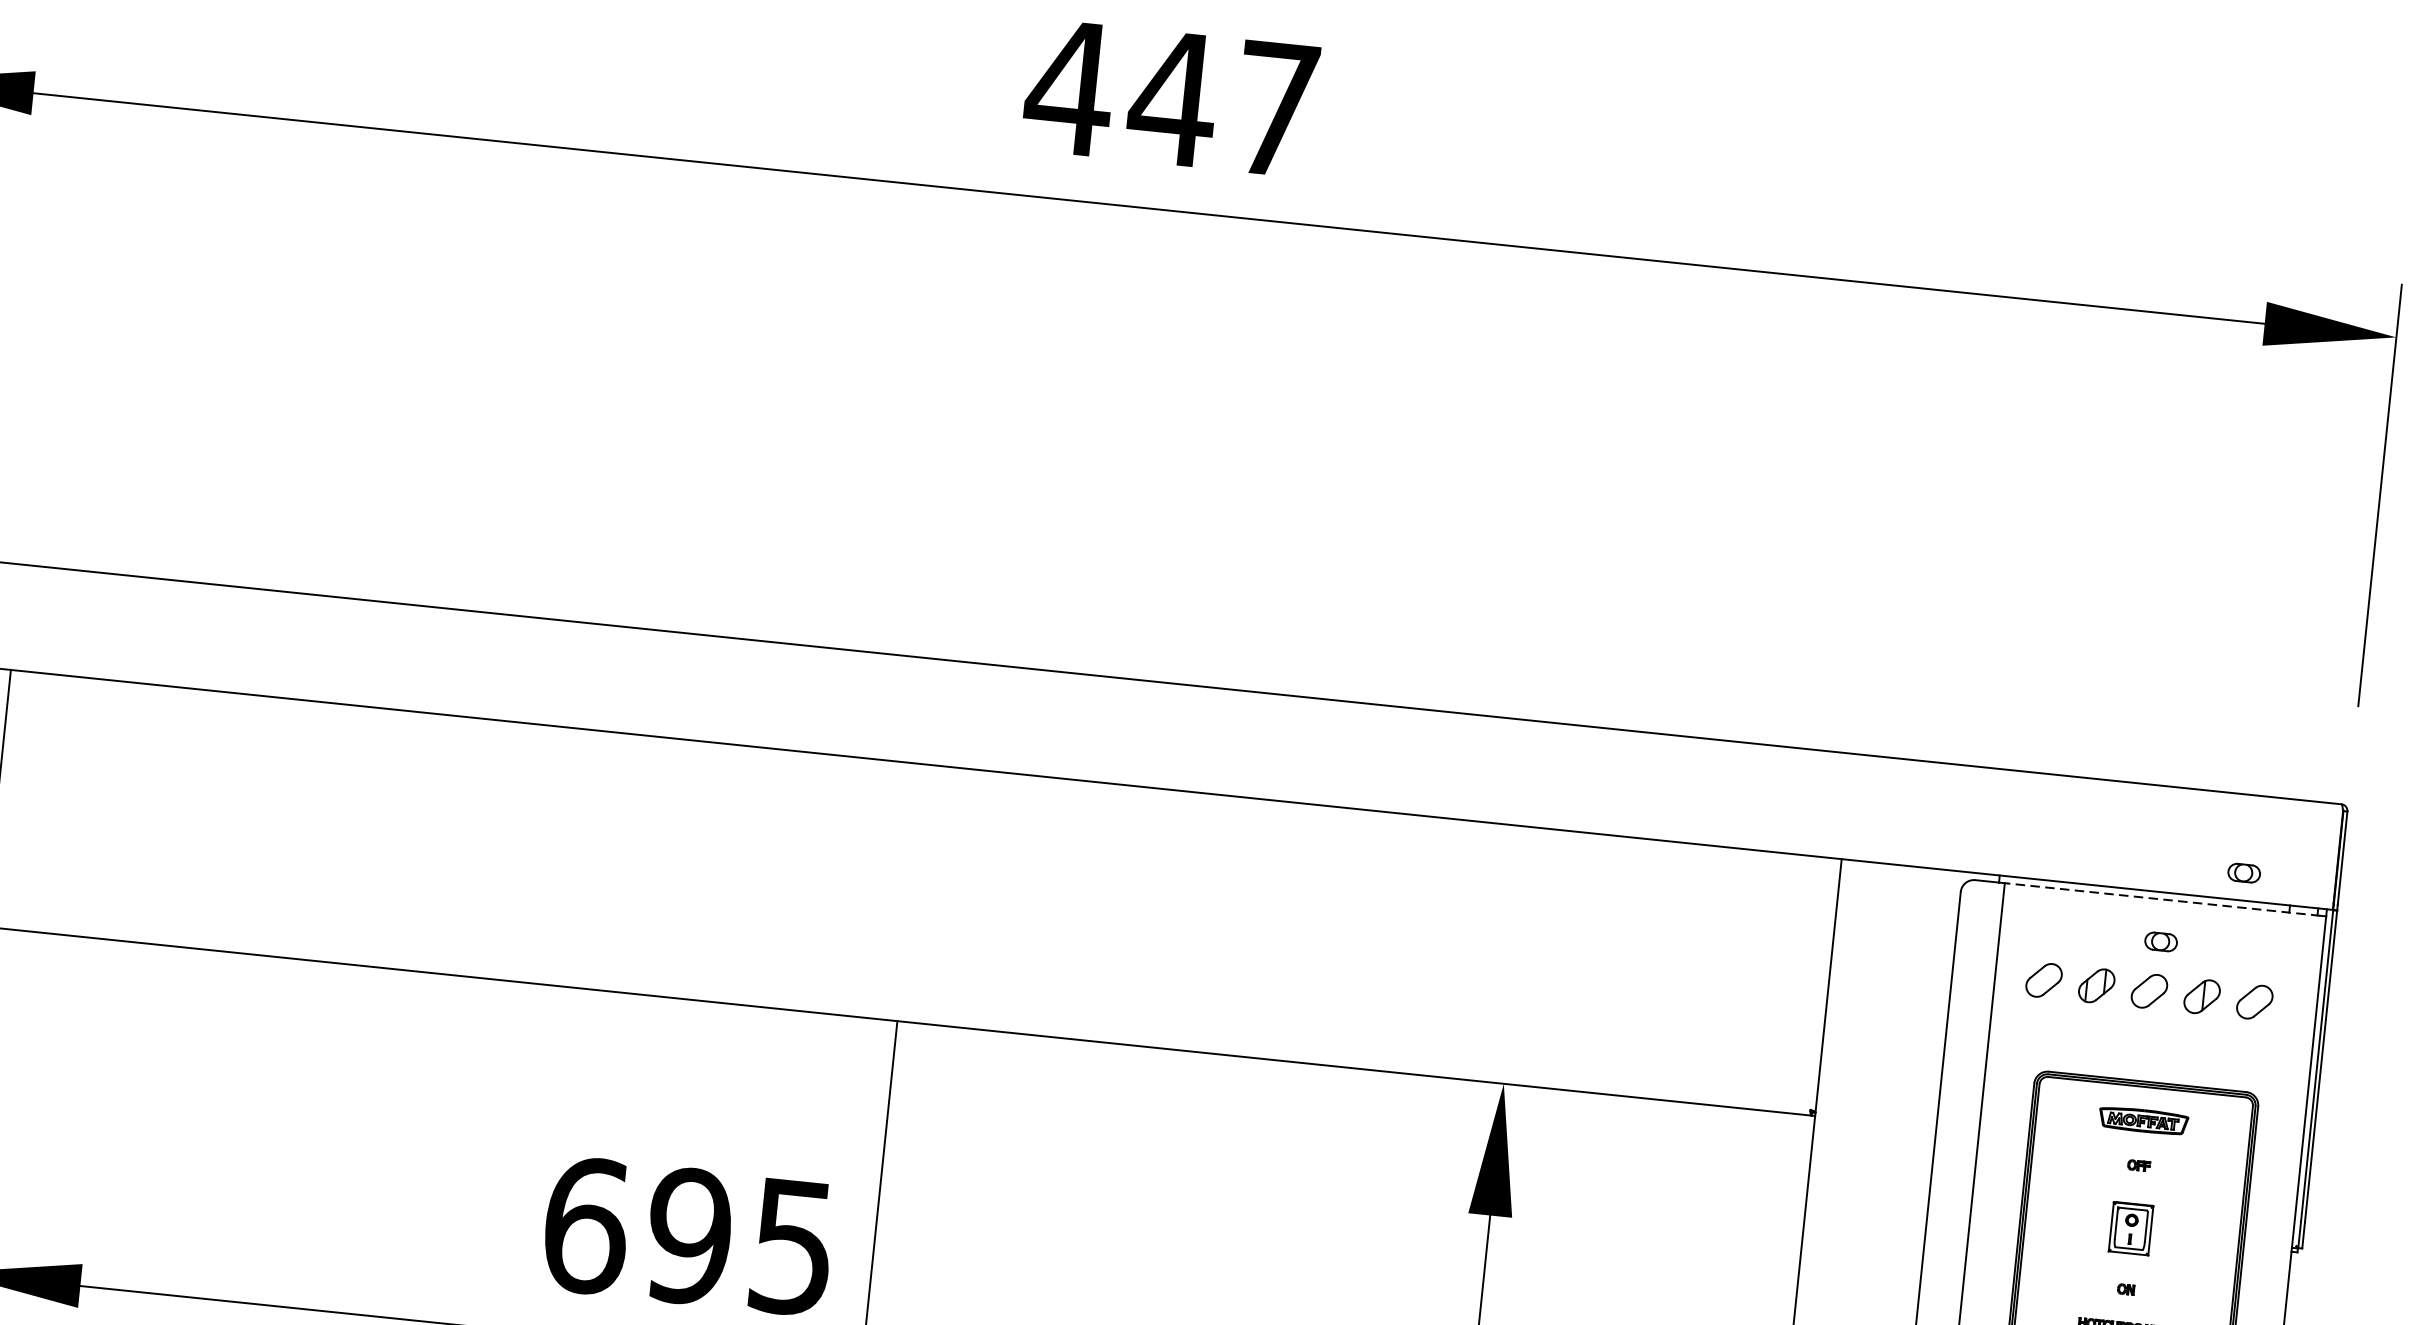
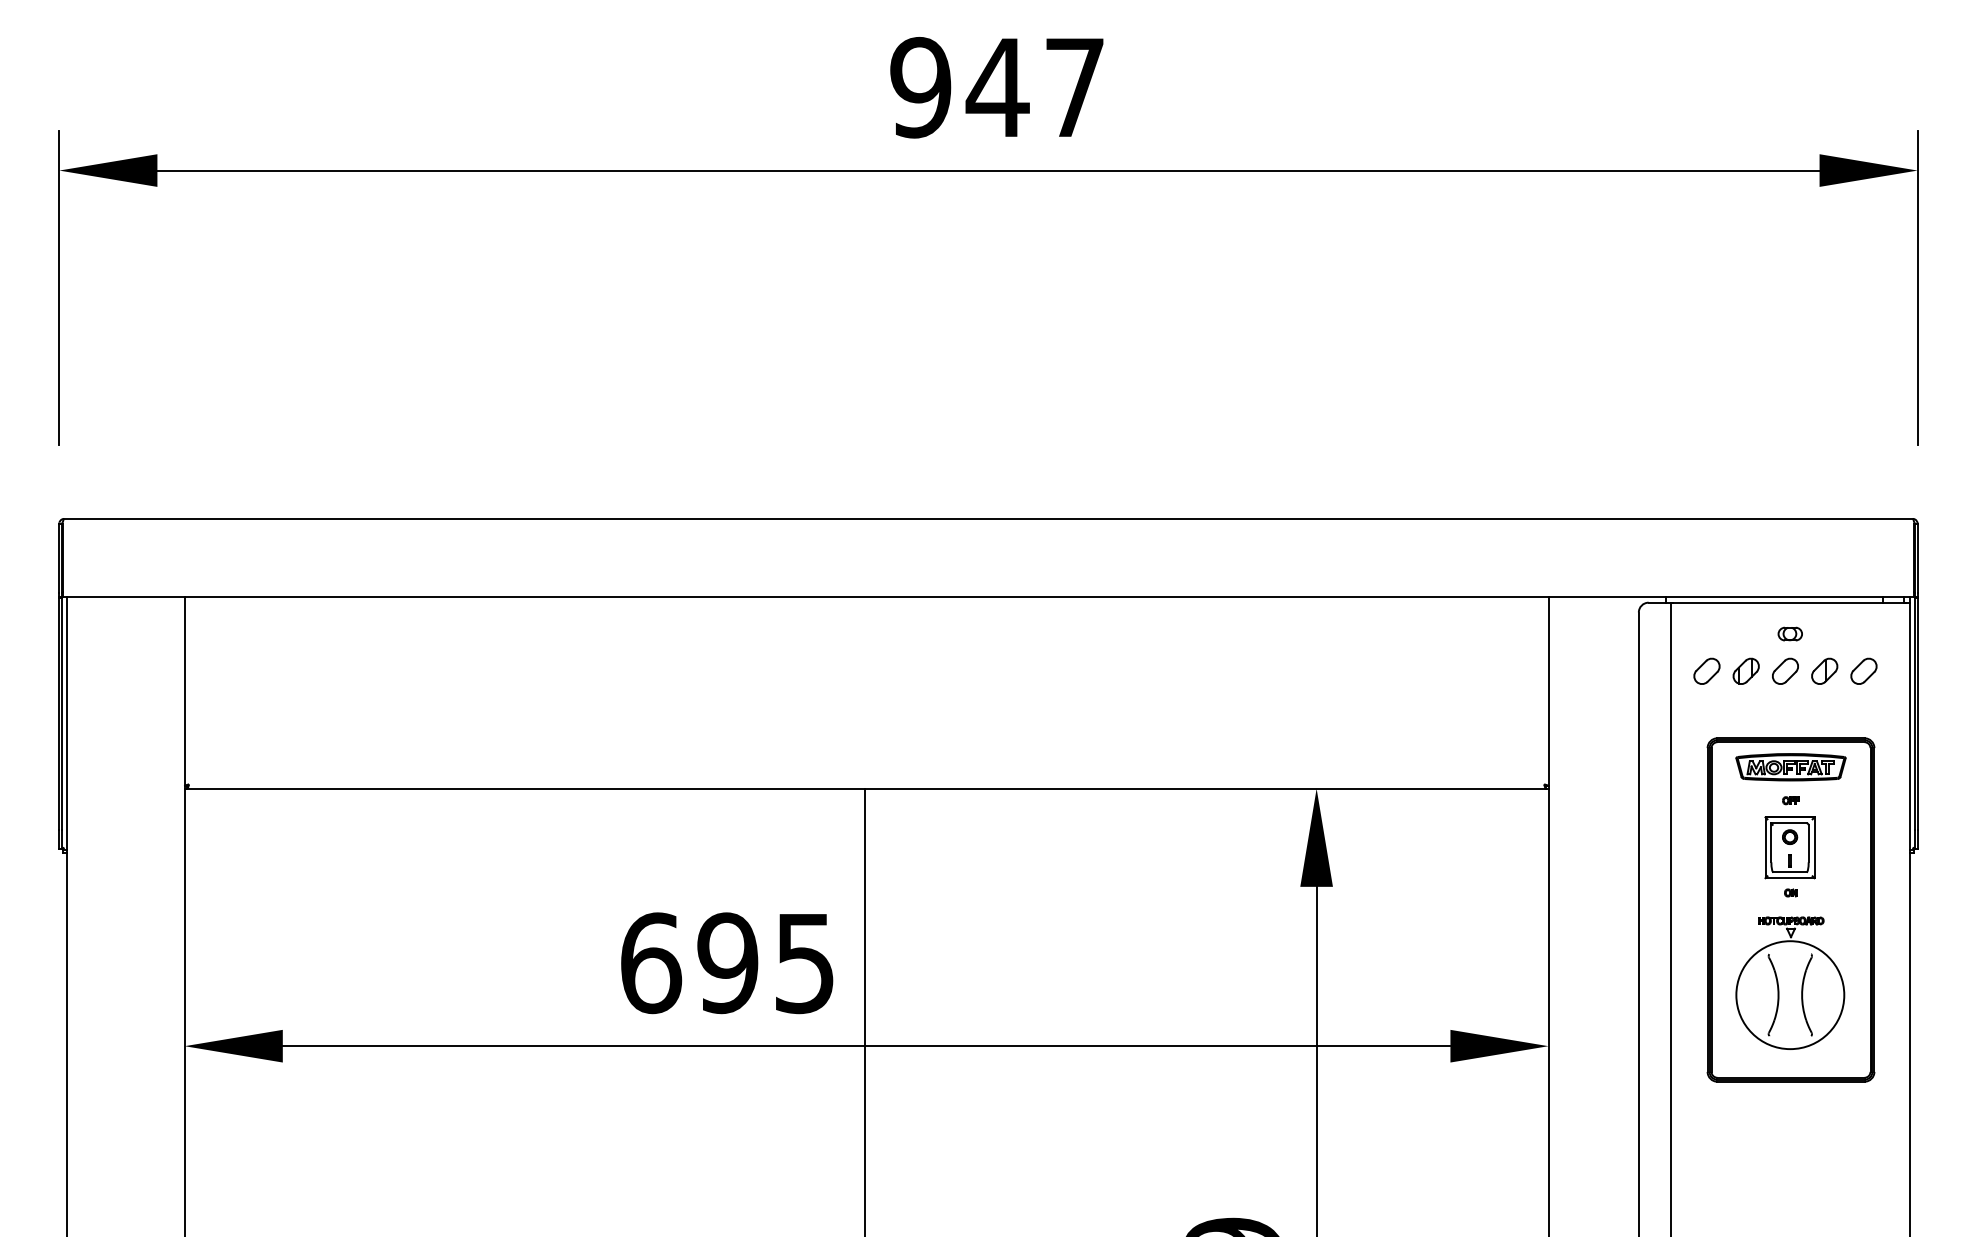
text: (1069, 87) -> (920, 87), 447 -> 947
part: (2243, 872) -> (1845, 576), removed
line: (2164, 899) -> (1789, 602), dashed -> solid
part: (2142, 1121) -> (1790, 767), size x1.67
part: (2130, 1228) -> (1789, 847), size x1.67

